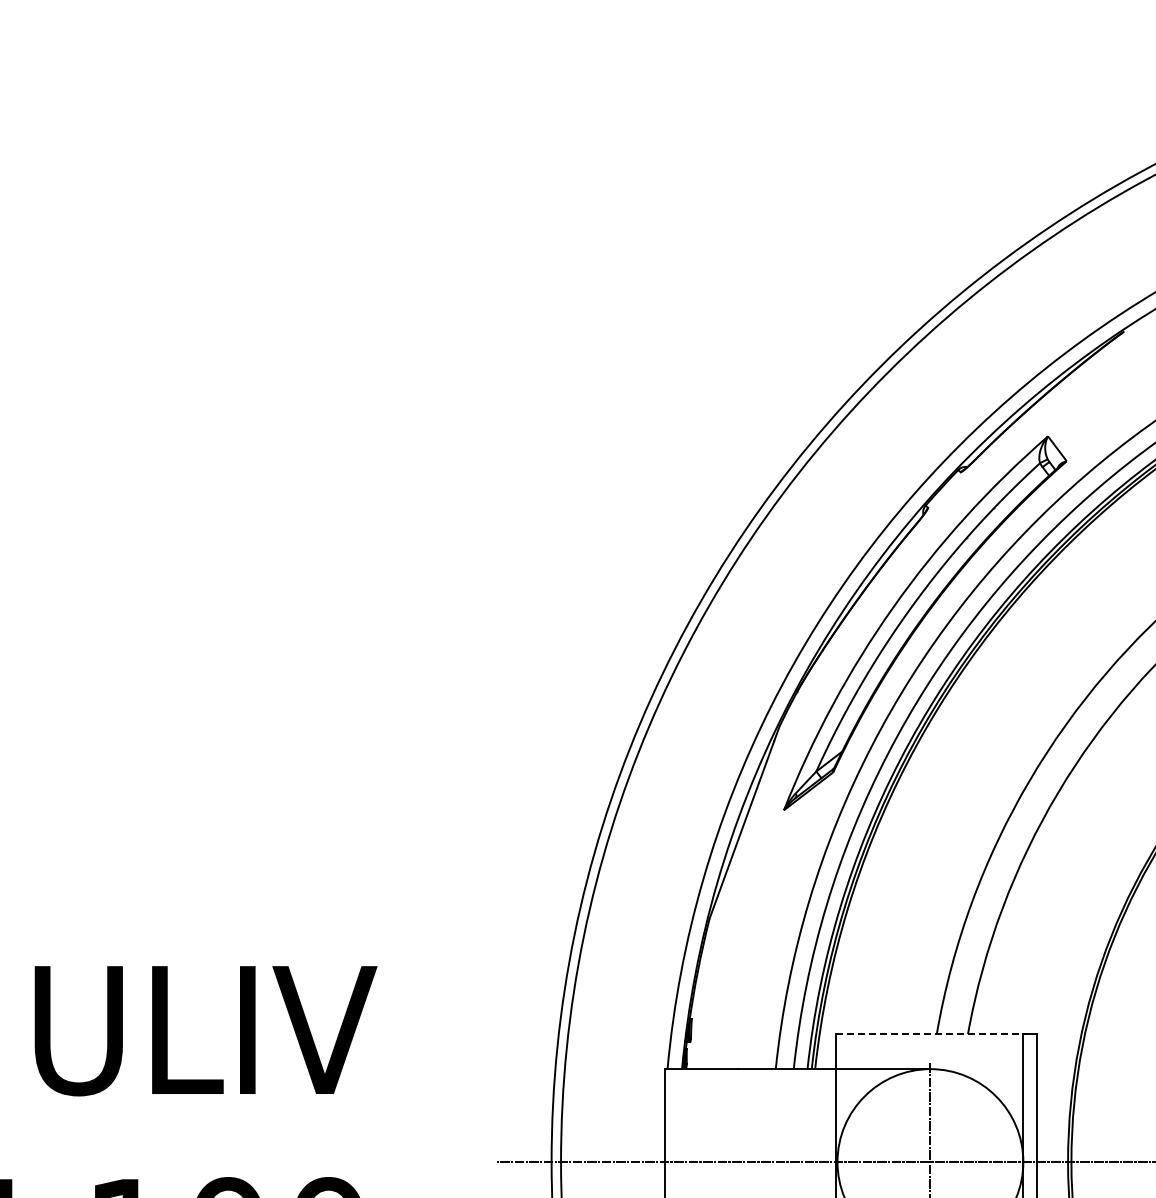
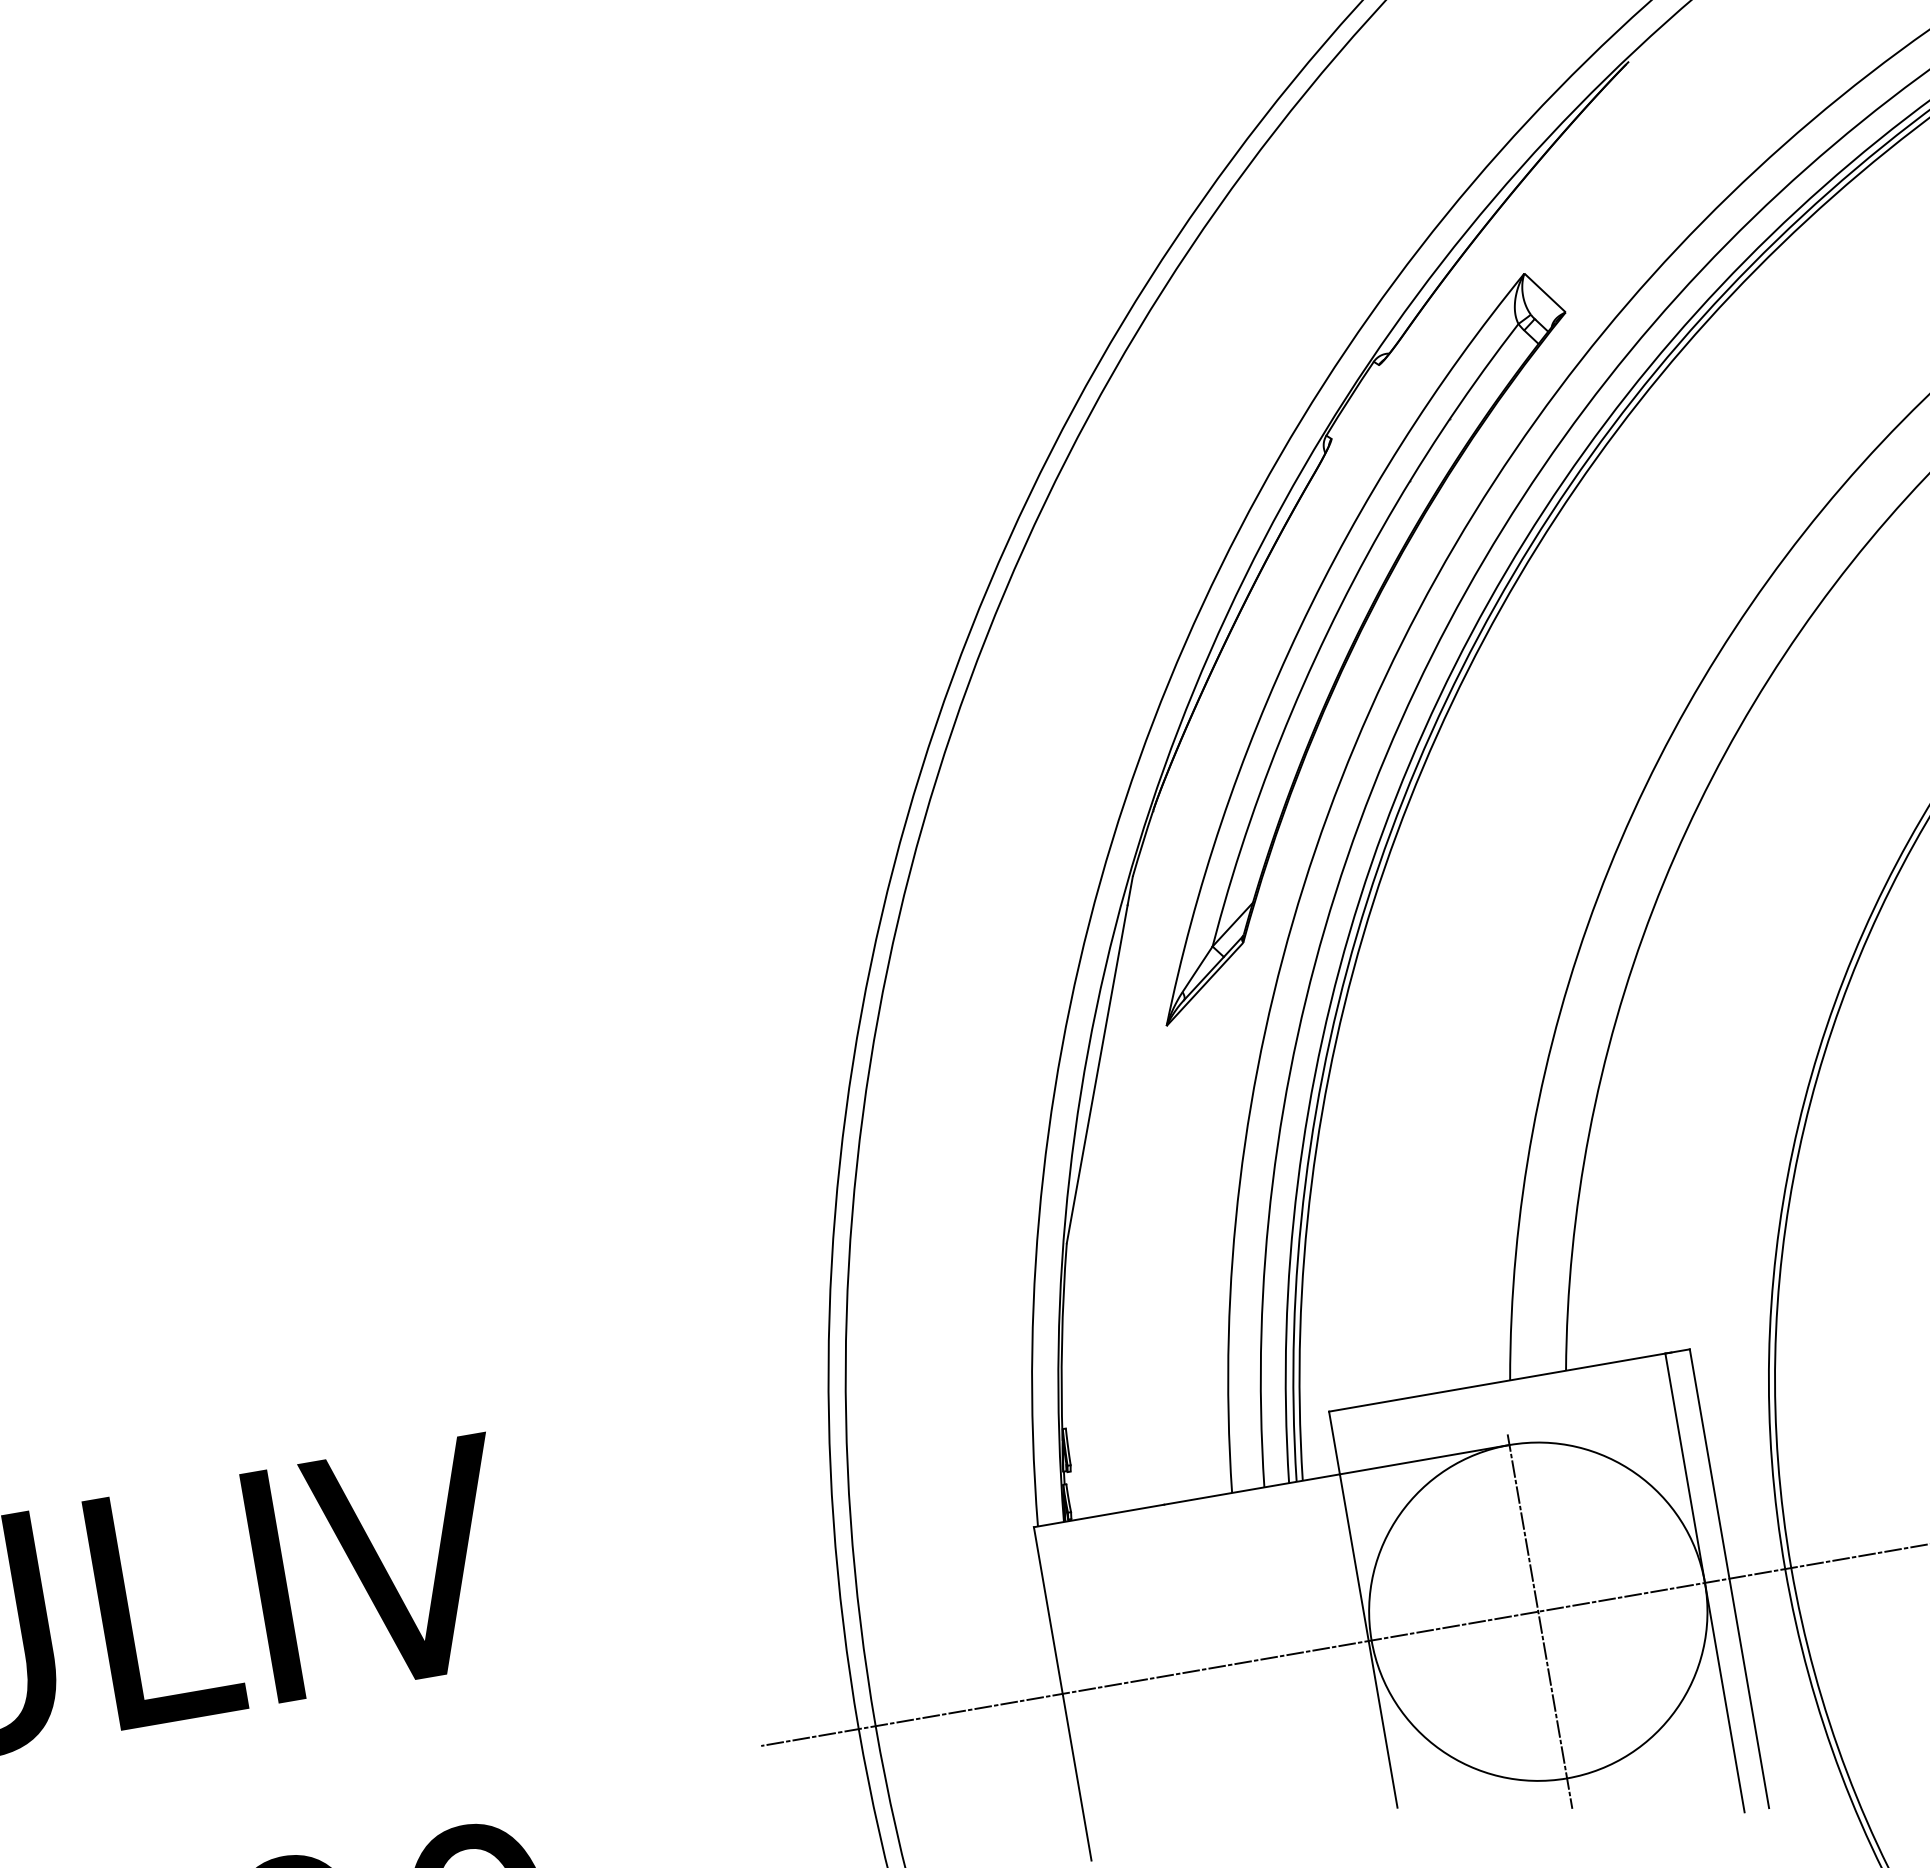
line: (931, 1034) -> (1500, 1382), dashed -> solid

